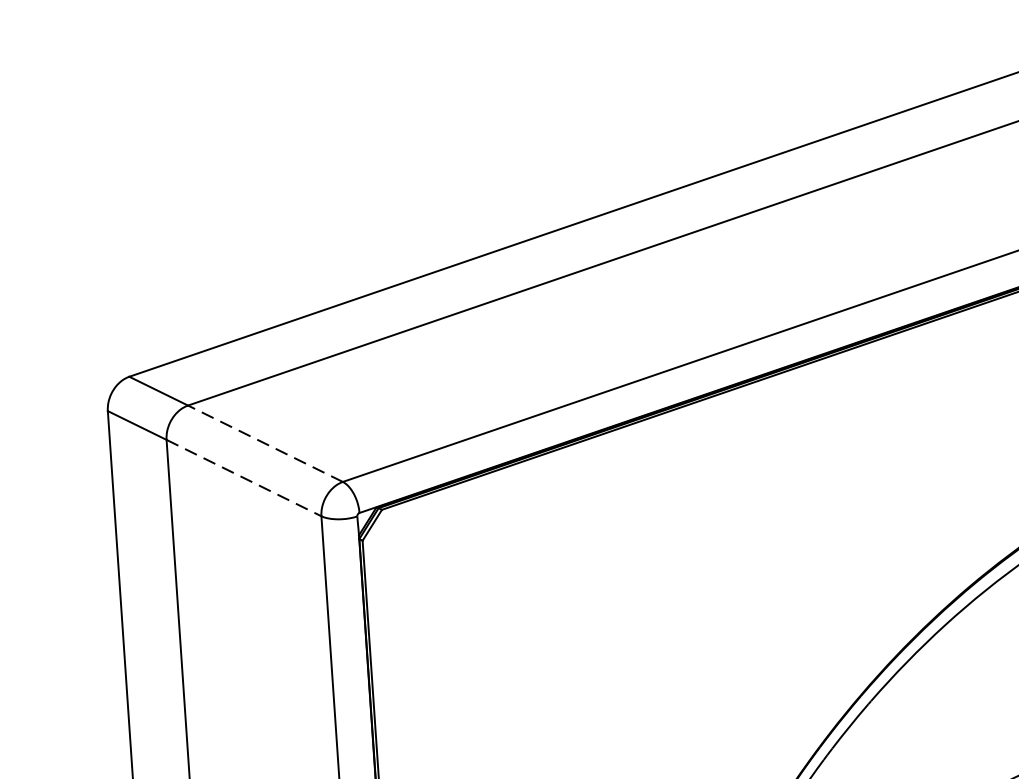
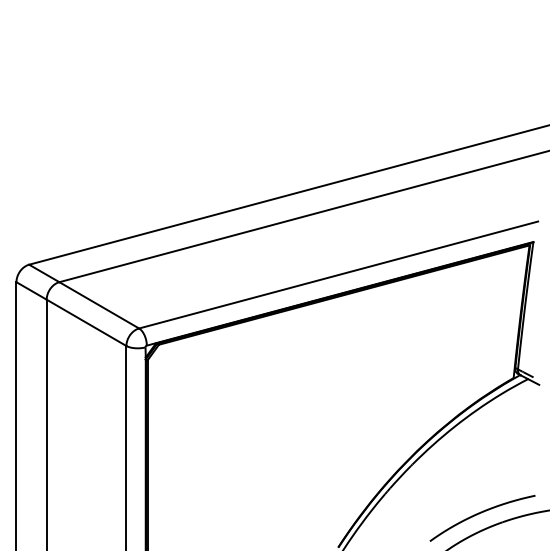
line: (264, 444) -> (98, 305), dashed -> solid
line: (245, 479) -> (87, 323), dashed -> solid

